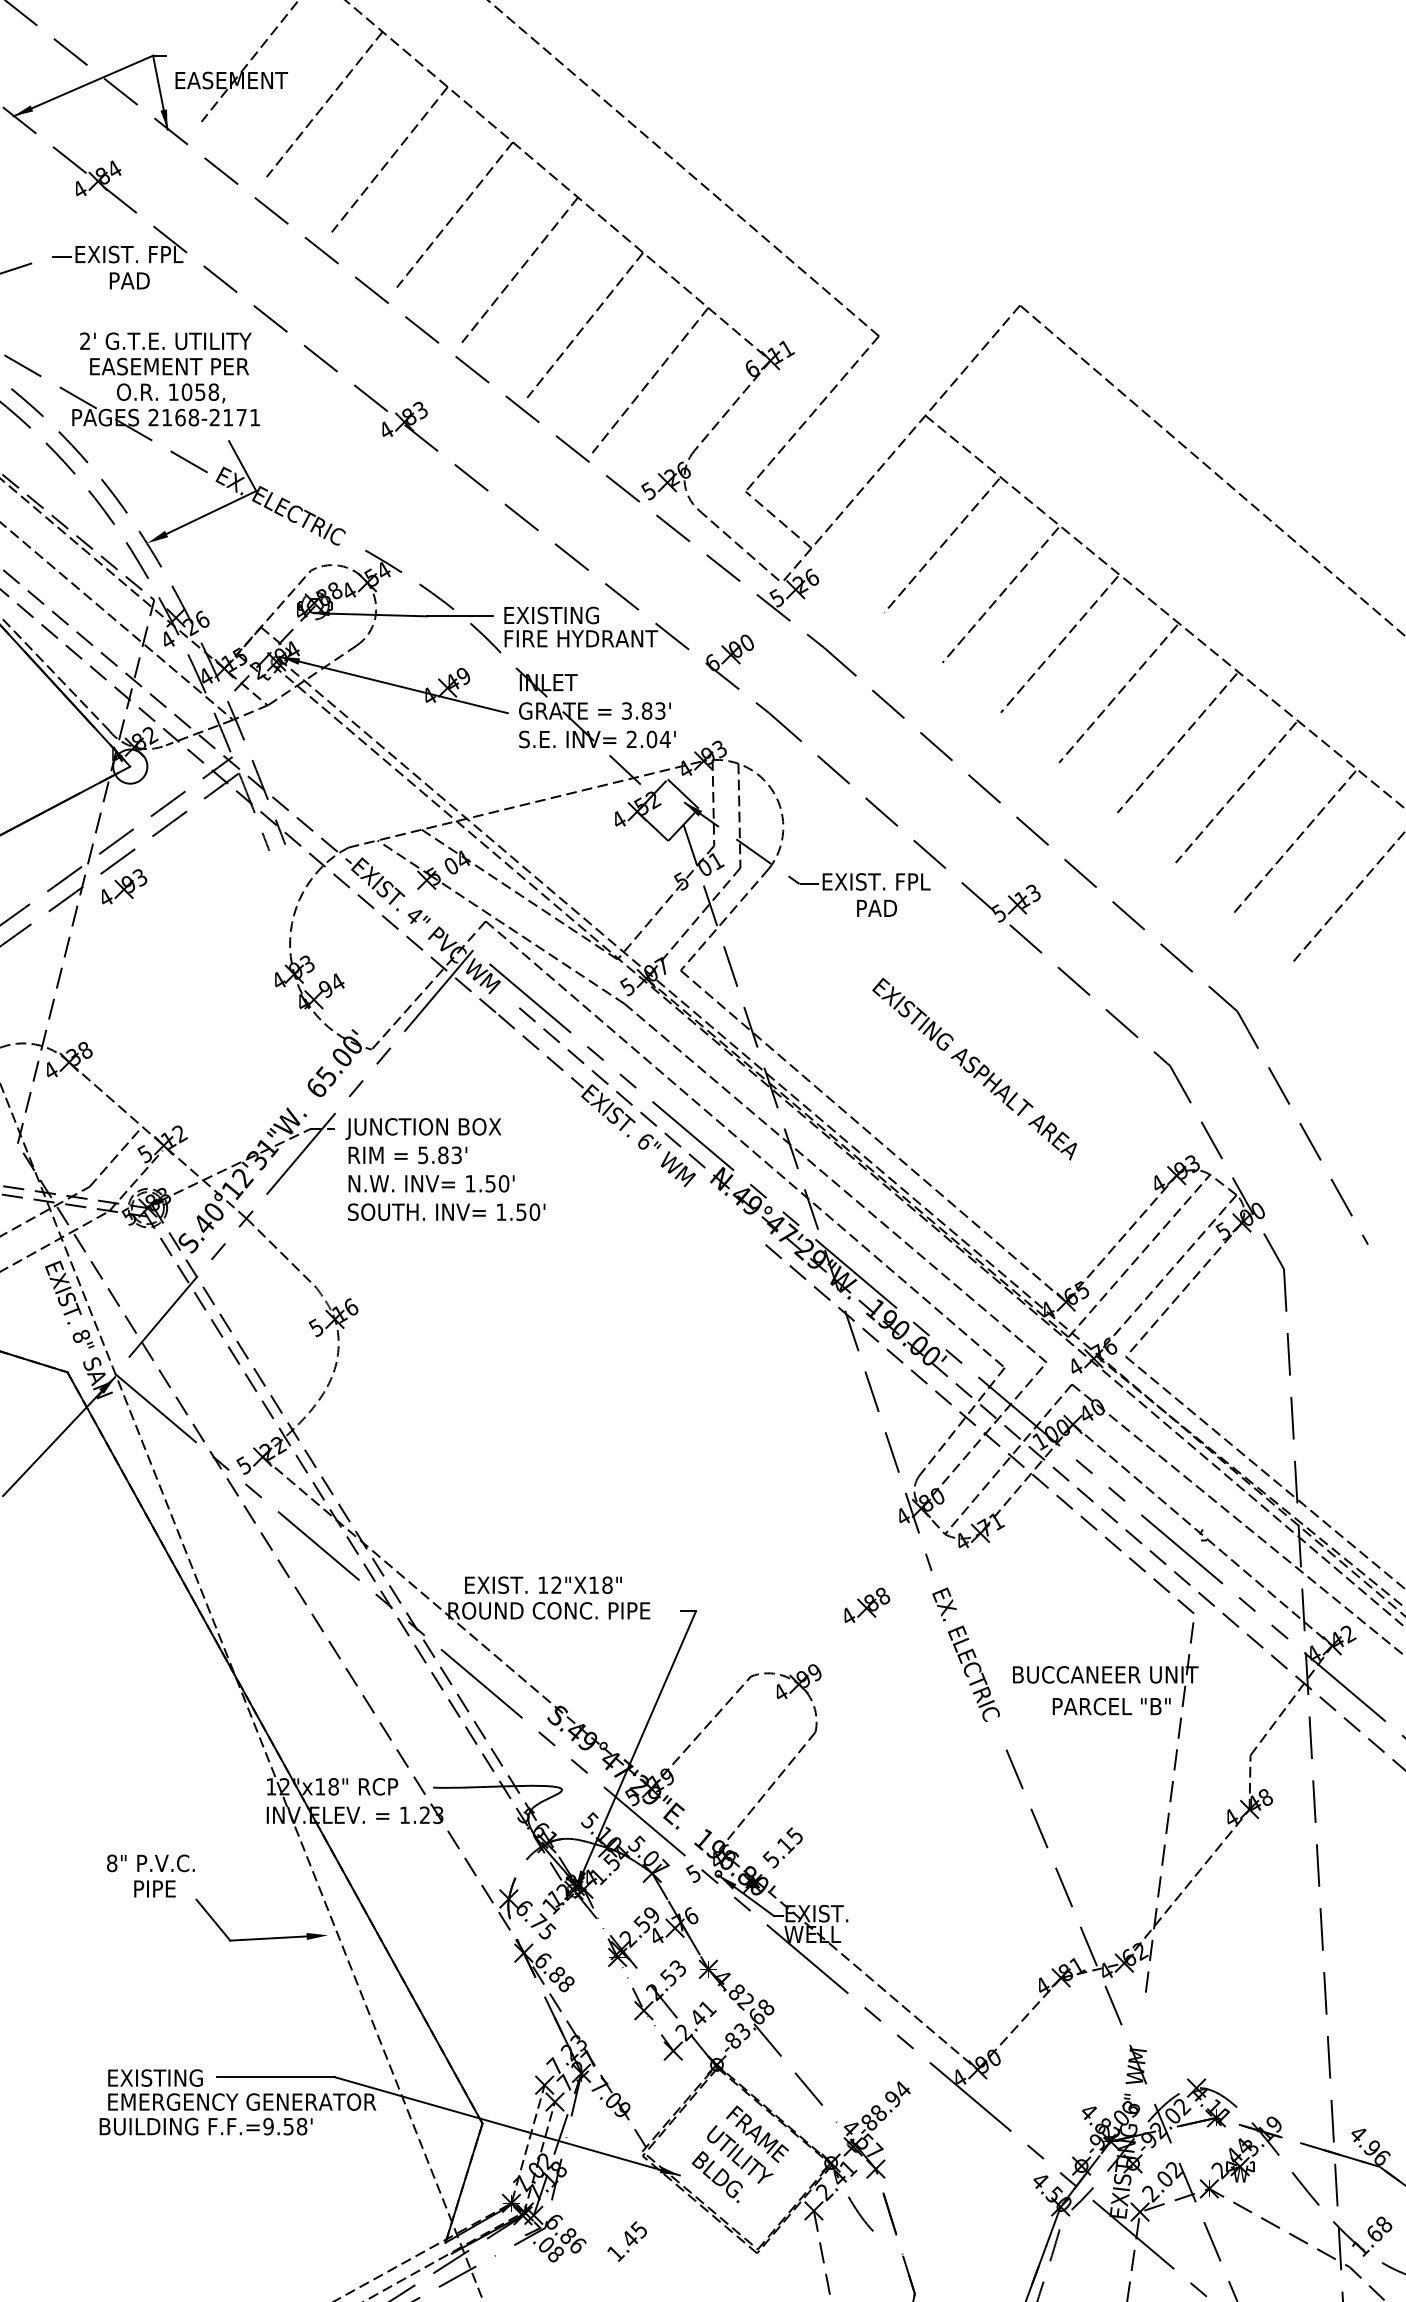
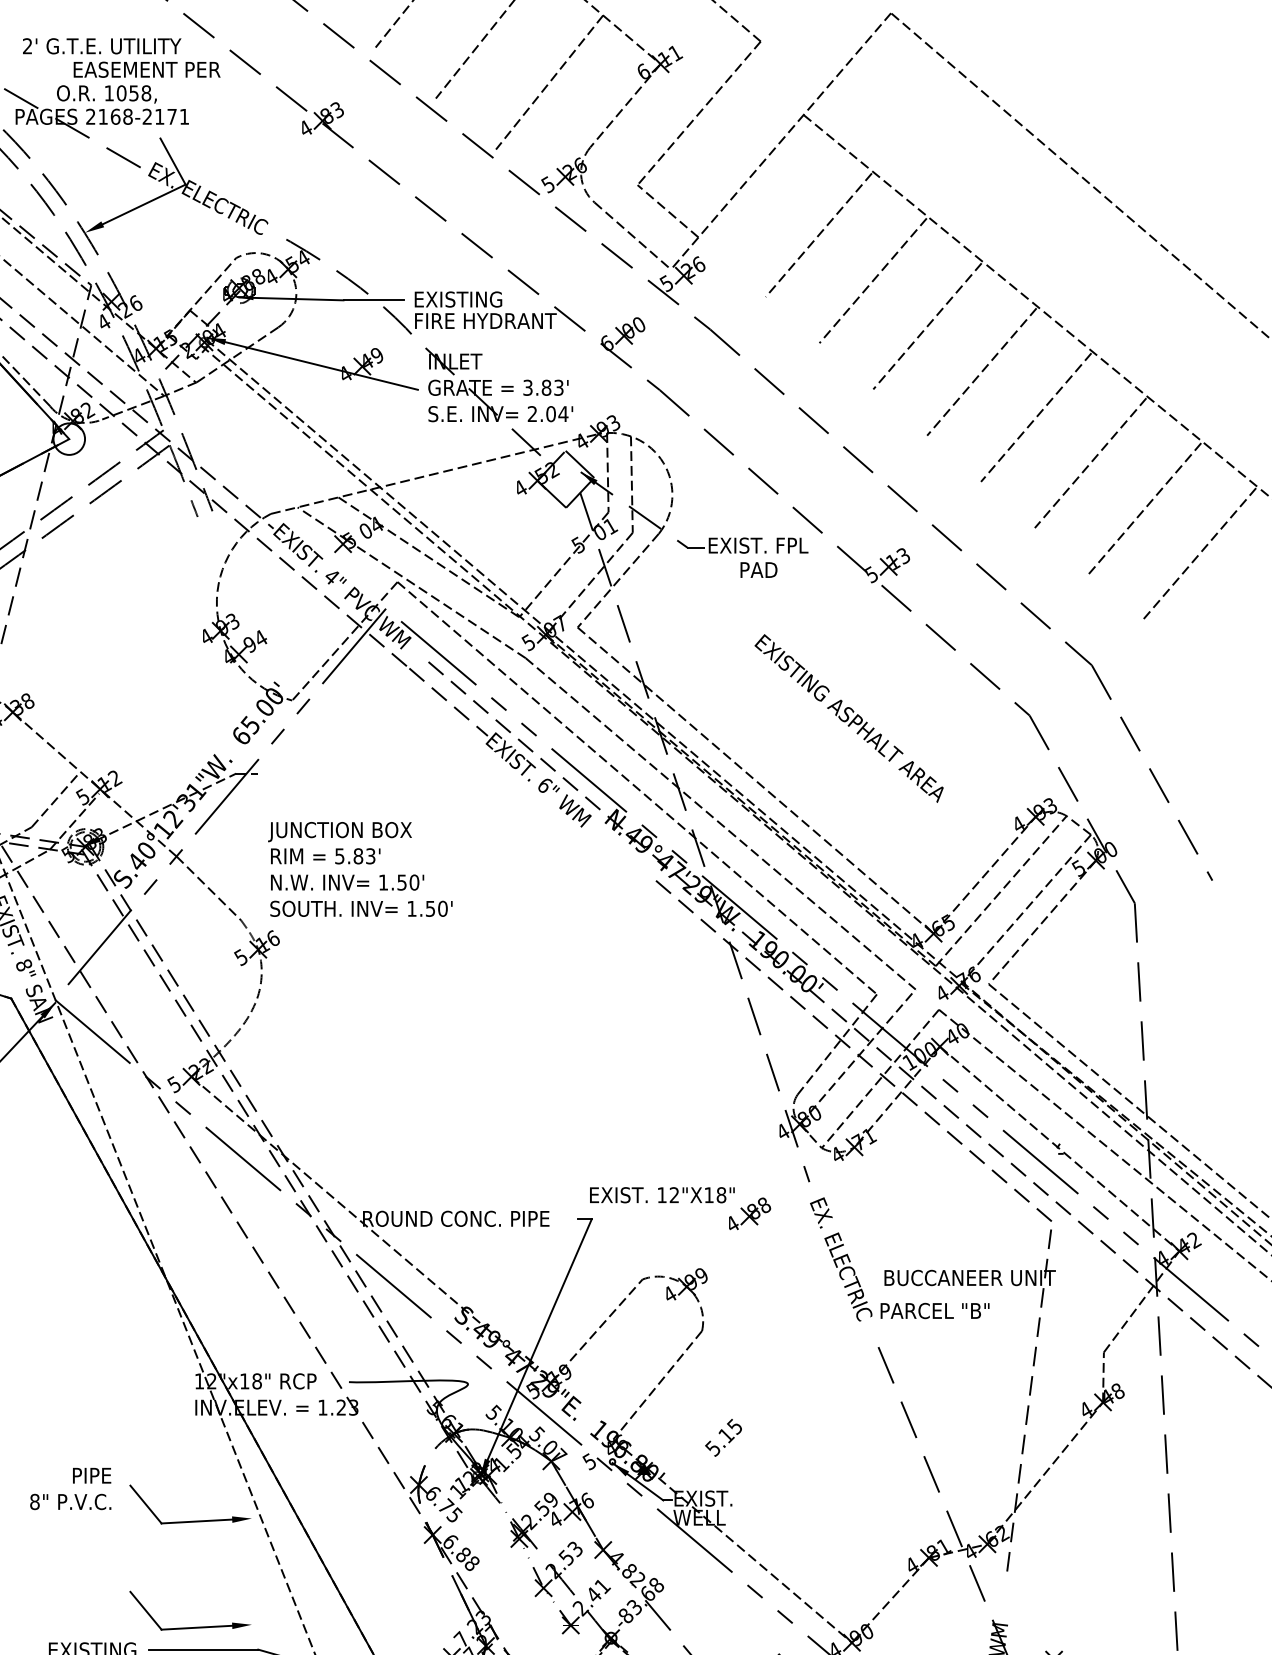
text: (169, 366) -> (147, 69), moved
part: (124, 886) -> (63, 549), removed
text: (445, 1169) -> (360, 869), moved
text: (543, 1584) -> (662, 1194), moved
text: (1111, 1706) -> (934, 1310), moved
text: (782, 1847) -> (723, 1437), moved
text: (150, 1863) -> (70, 1502), moved
part: (263, 2052) -> (192, 1626), added

